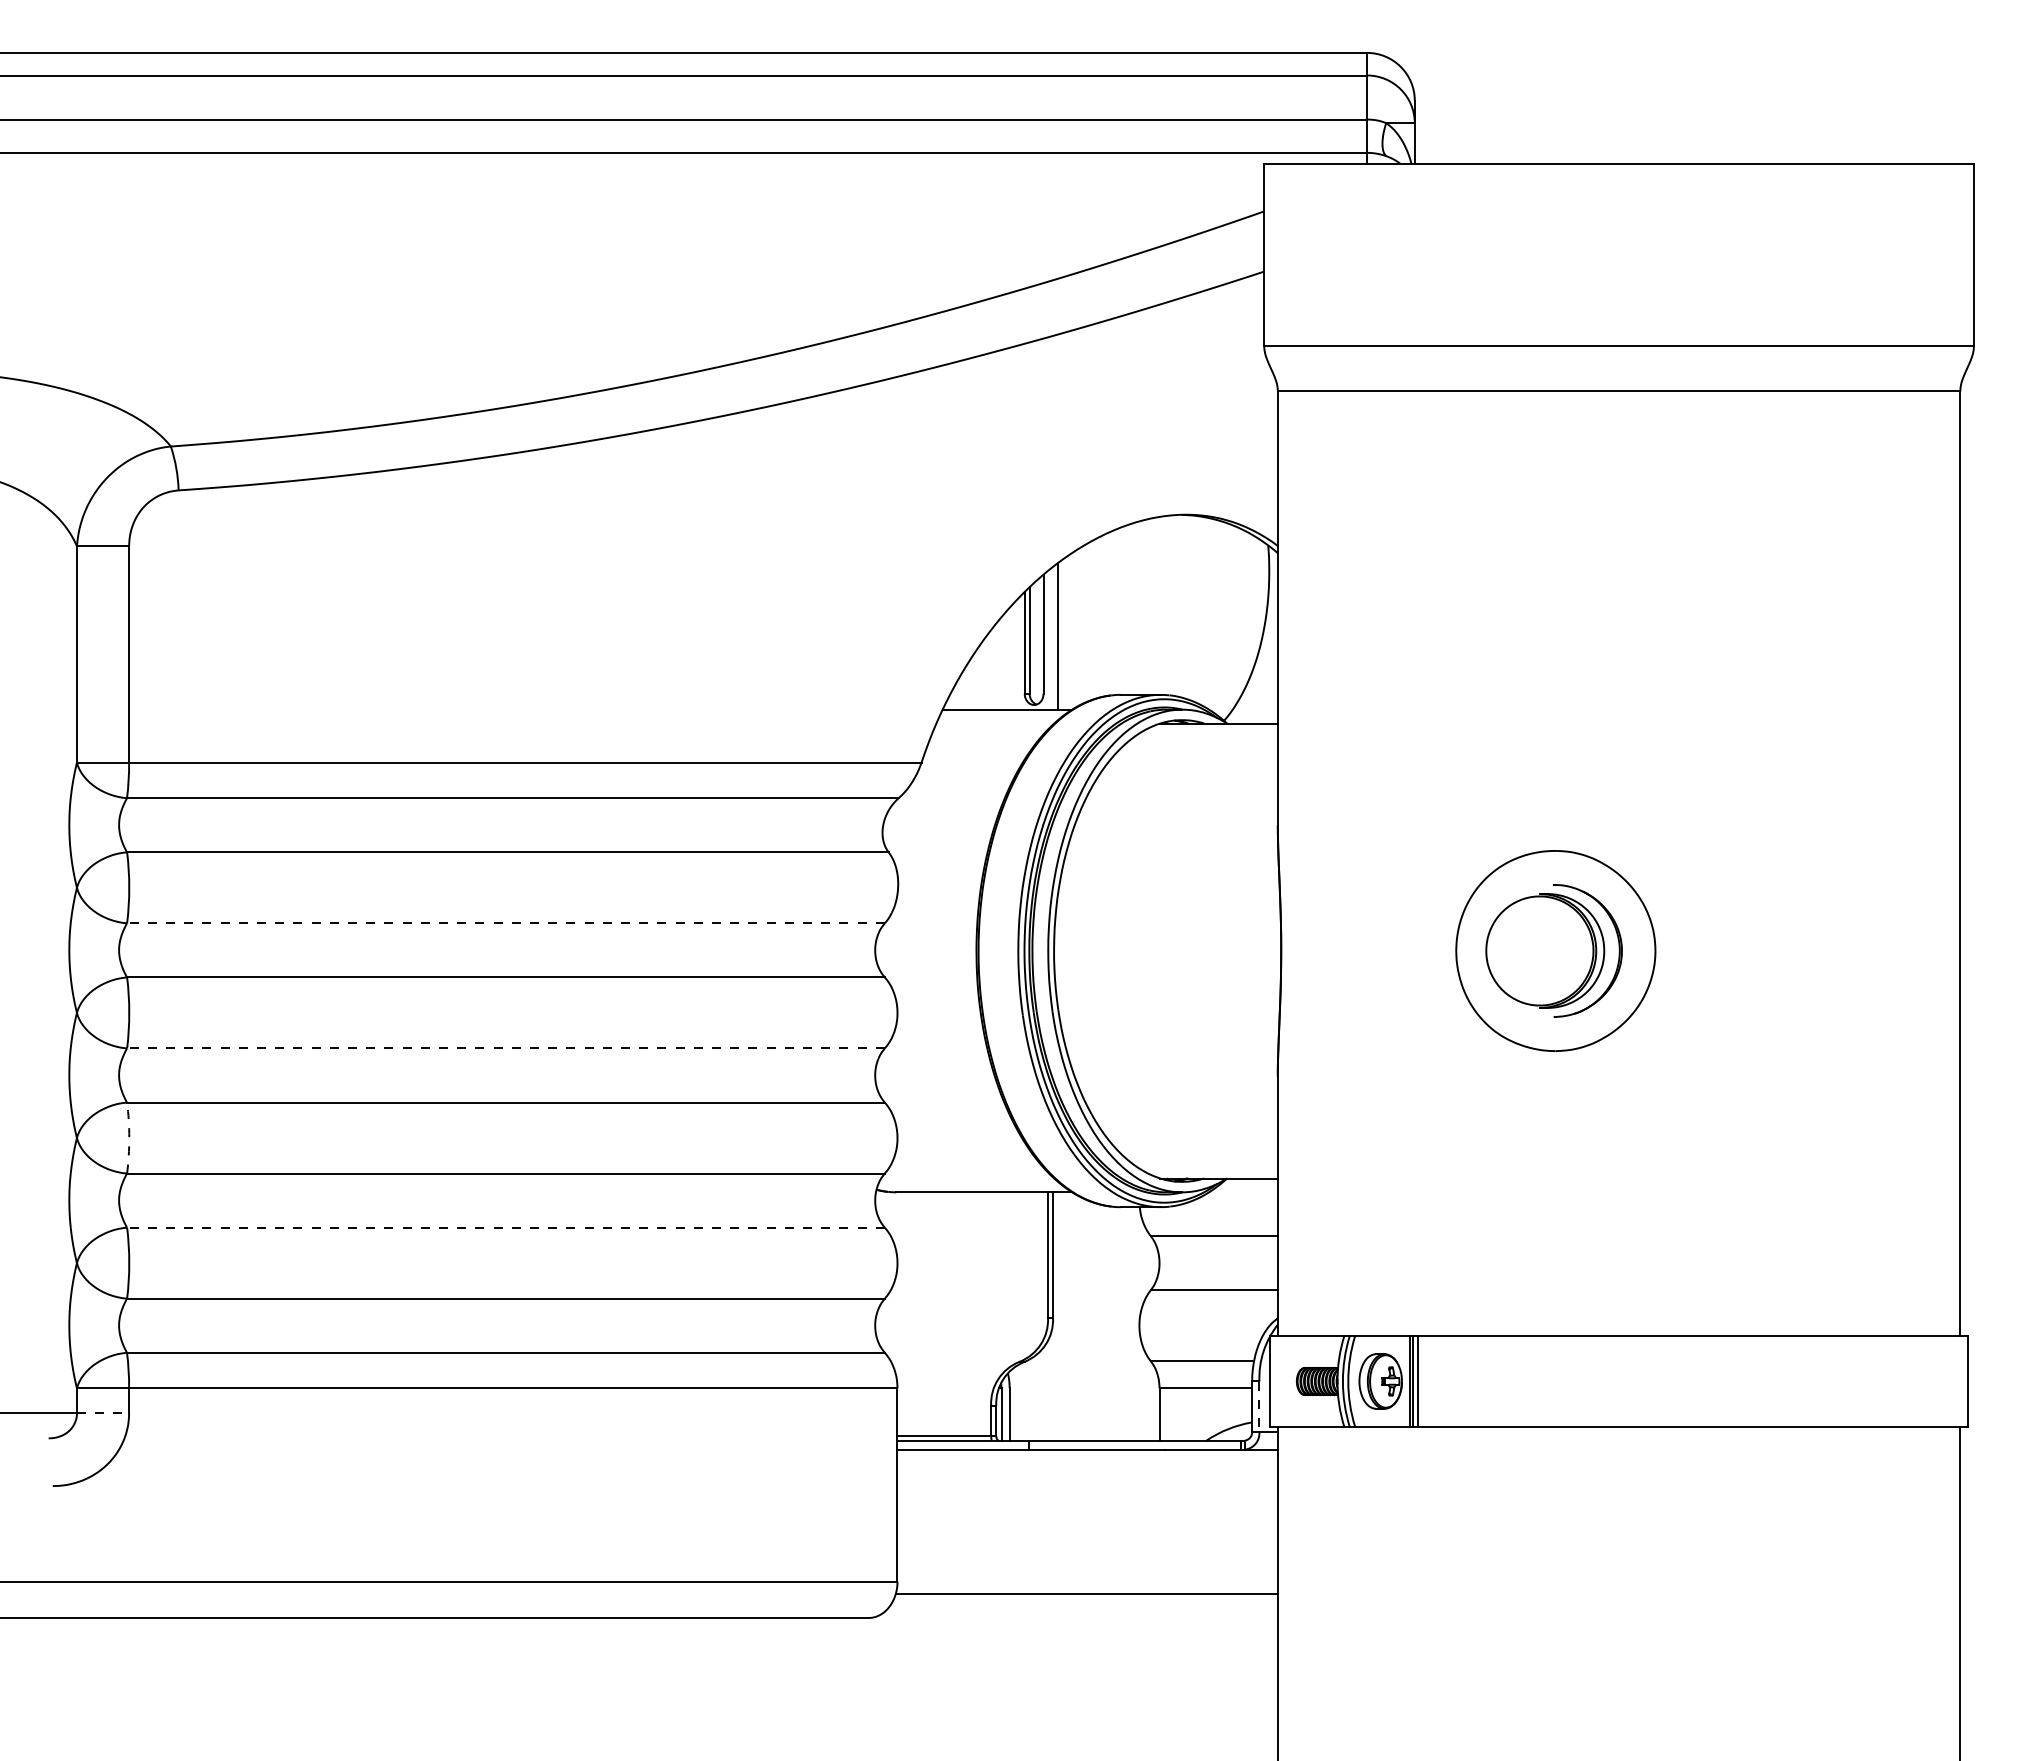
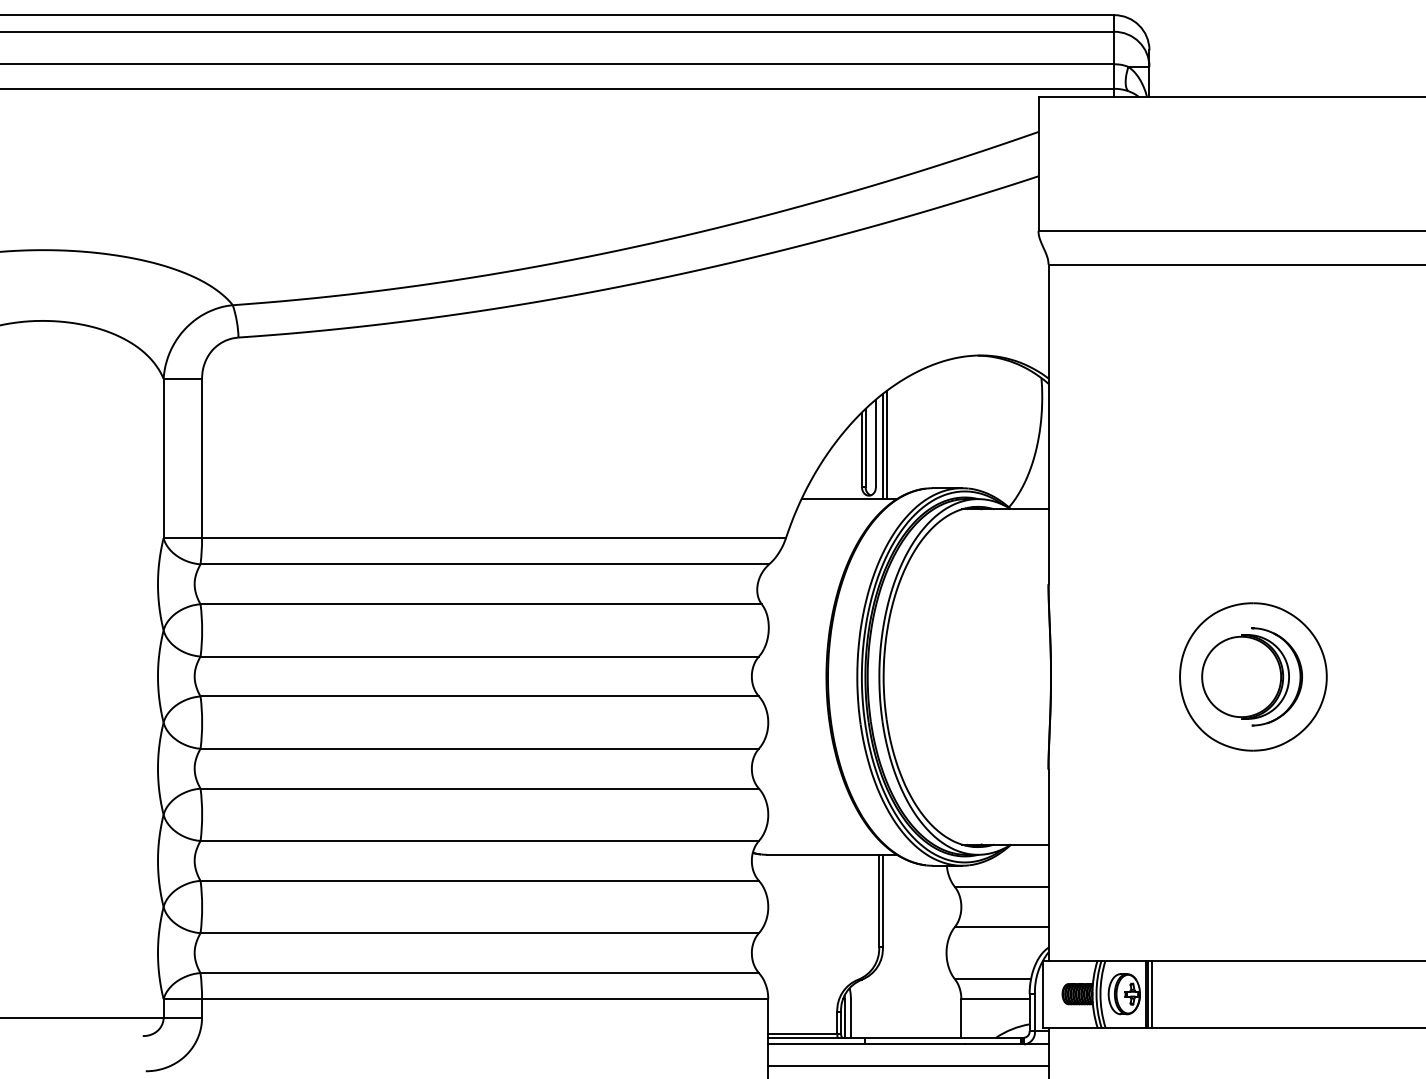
line: (1053, 637) -> (883, 445), added
line: (505, 923) -> (479, 656), dashed -> solid
line: (505, 1048) -> (479, 748), dashed -> solid
arc: (129, 1138) -> (202, 815), dashed -> solid
line: (505, 1227) -> (479, 880), dashed -> solid
line: (1259, 1406) -> (1035, 1012), dashed -> solid
line: (103, 1413) -> (183, 1017), dashed -> solid
line: (1087, 1478) -> (908, 1065), added

